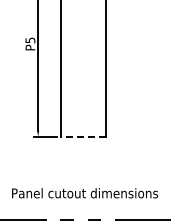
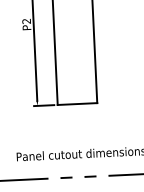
text: (30, 40) -> (26, 21), P5 -> P2
line: (83, 136) -> (77, 103), dashed -> solid

